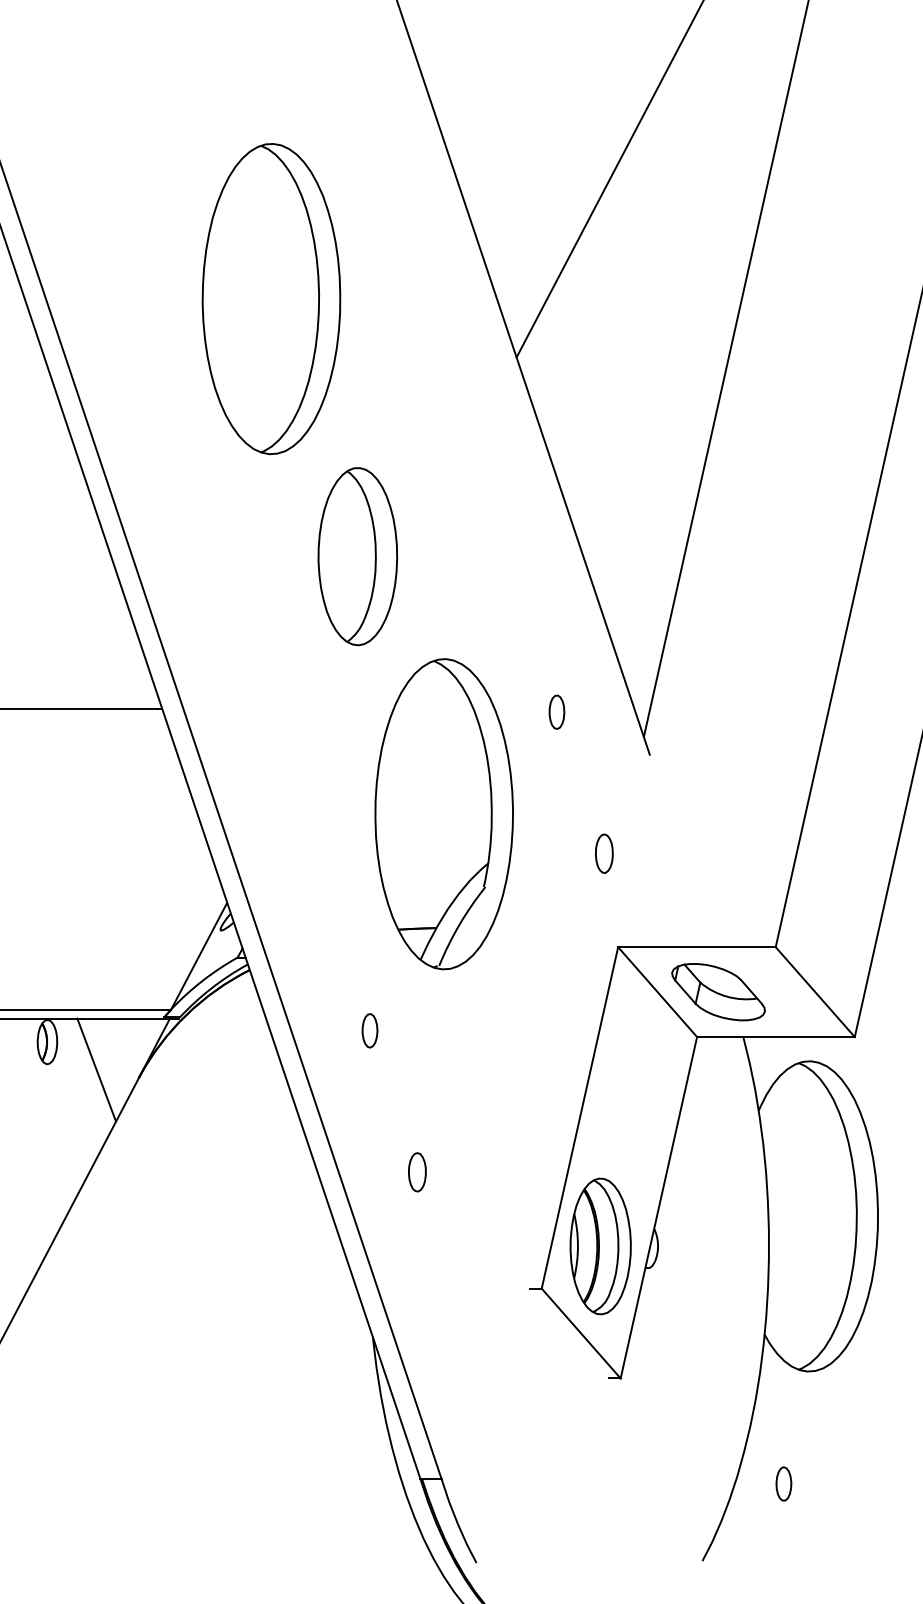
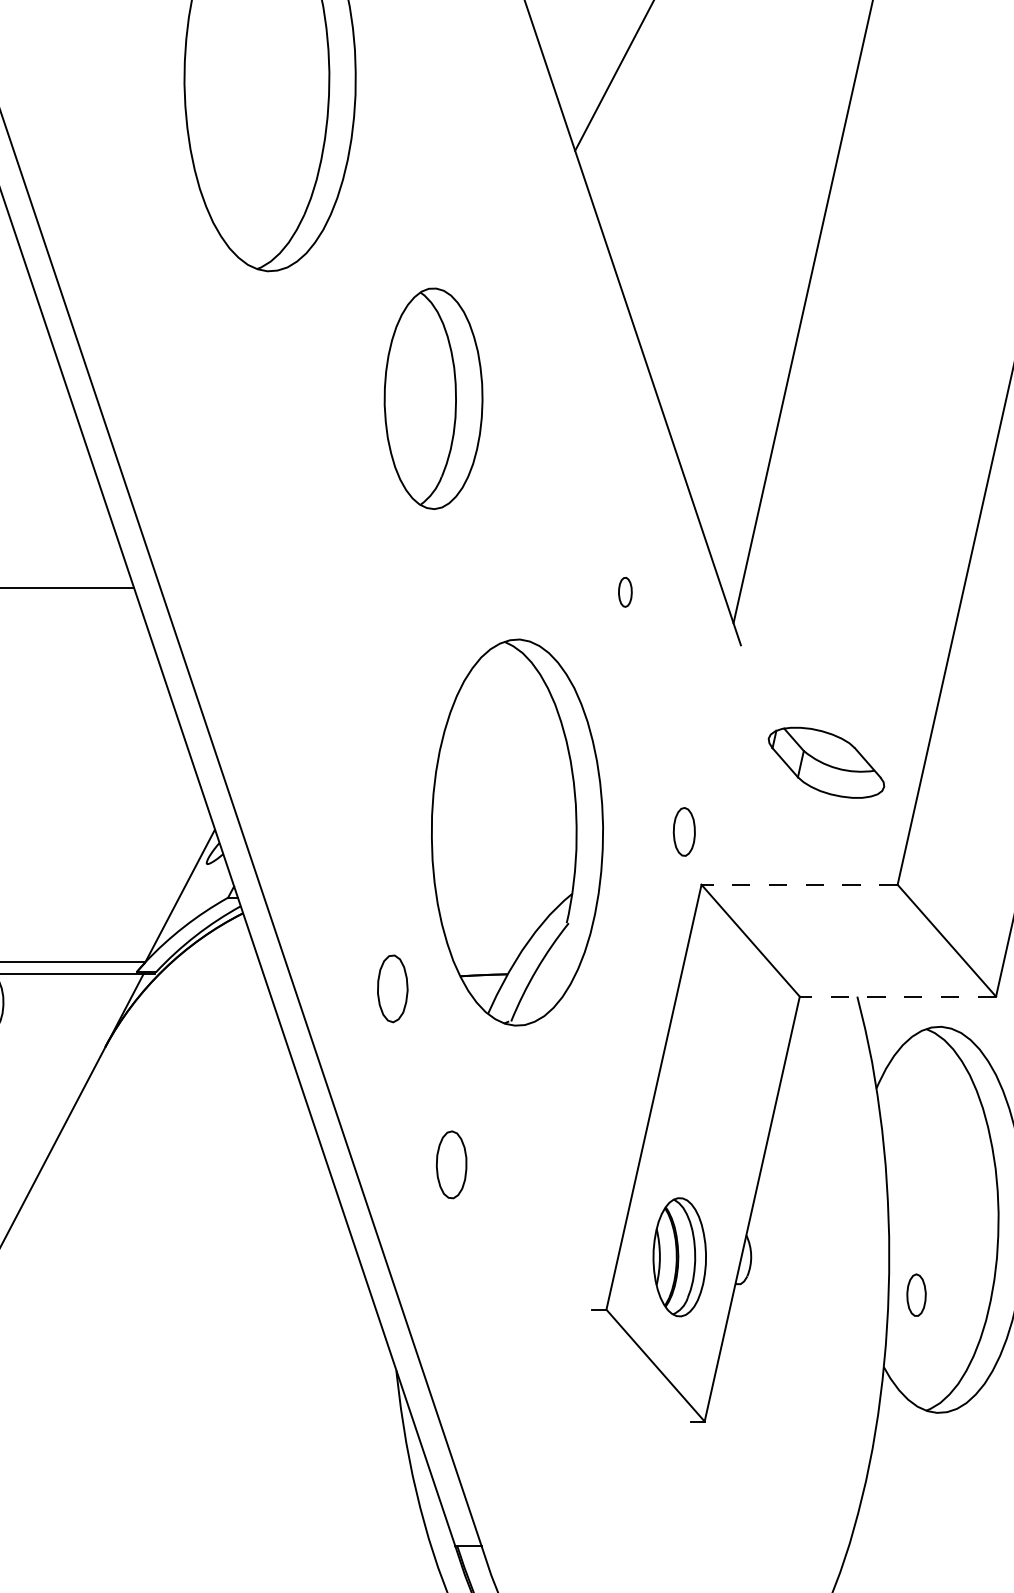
part: (357, 556) -> (433, 398), moved
part: (556, 711) -> (624, 591), size x0.7
part: (443, 814) -> (516, 832), moved
part: (604, 853) -> (684, 831), moved
line: (696, 947) -> (799, 885), solid -> dashed
part: (718, 992) -> (826, 763), moved
part: (369, 1030) -> (392, 988), size x1.6
line: (775, 1037) -> (897, 997), solid -> dashed
line: (96, 1069) -> (52, 1037), removed
part: (417, 1172) -> (451, 1165), size x1.4
part: (600, 1246) -> (679, 1257), size x0.7
part: (783, 1483) -> (916, 1294), moved

